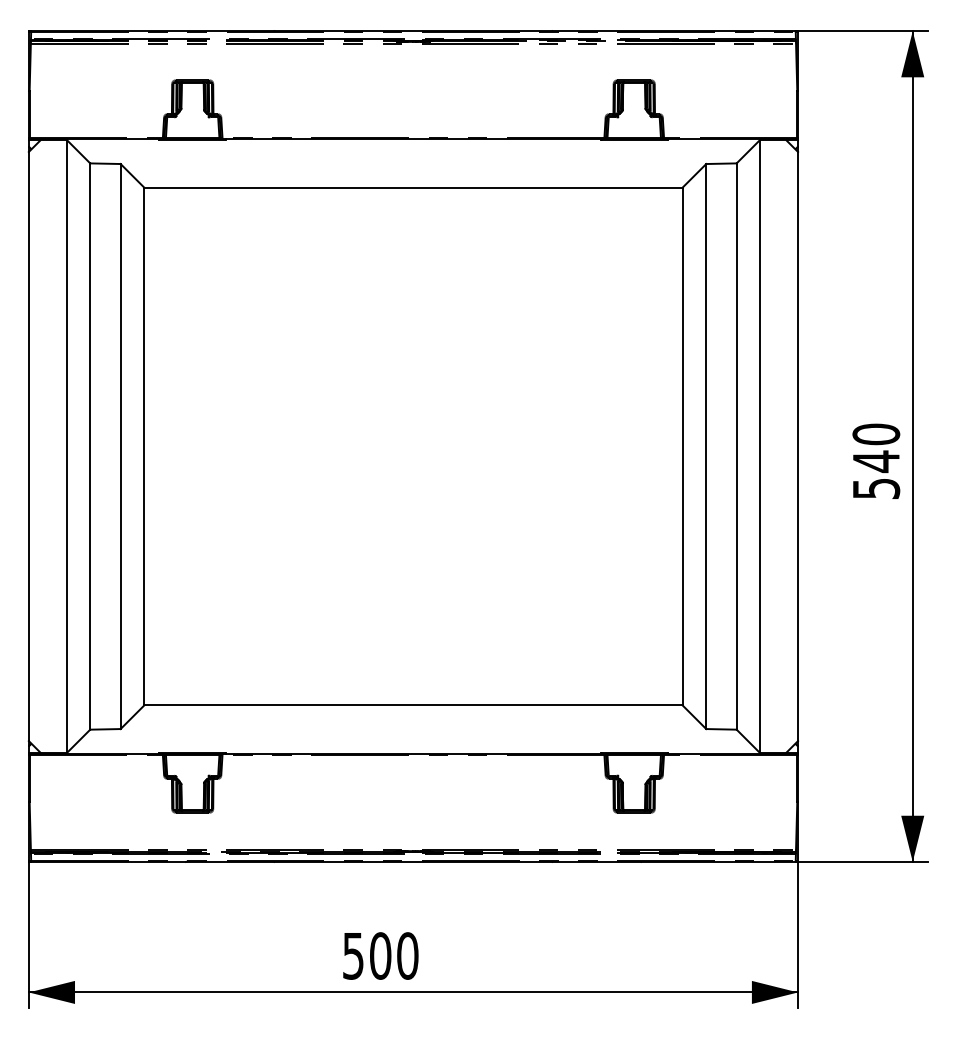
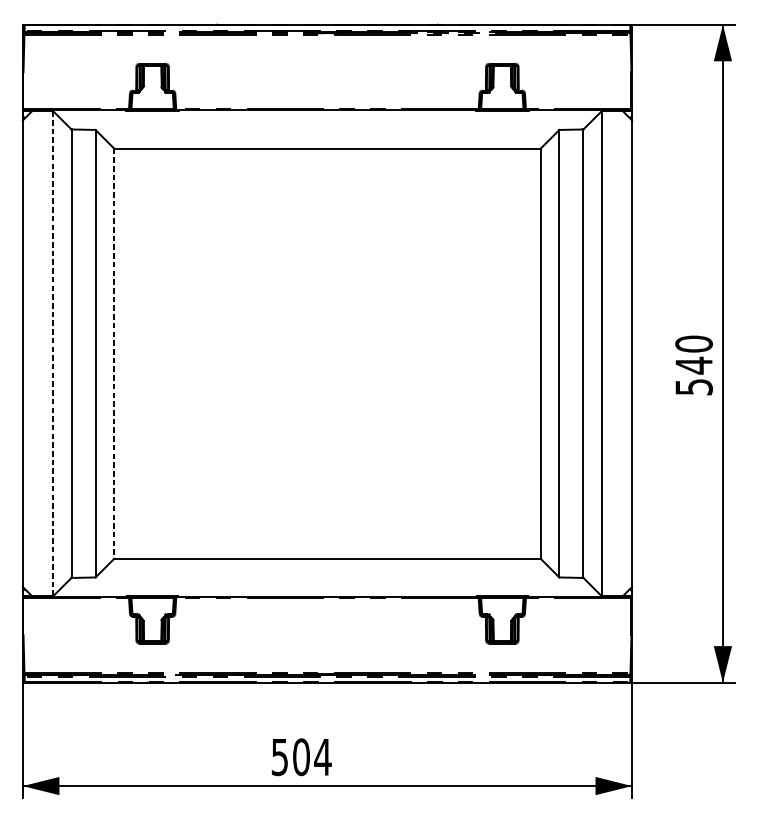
line: (144, 446) -> (114, 353), solid -> dashed
line: (67, 447) -> (53, 354), solid -> dashed
text: (407, 955) -> (322, 756), 500 -> 504

